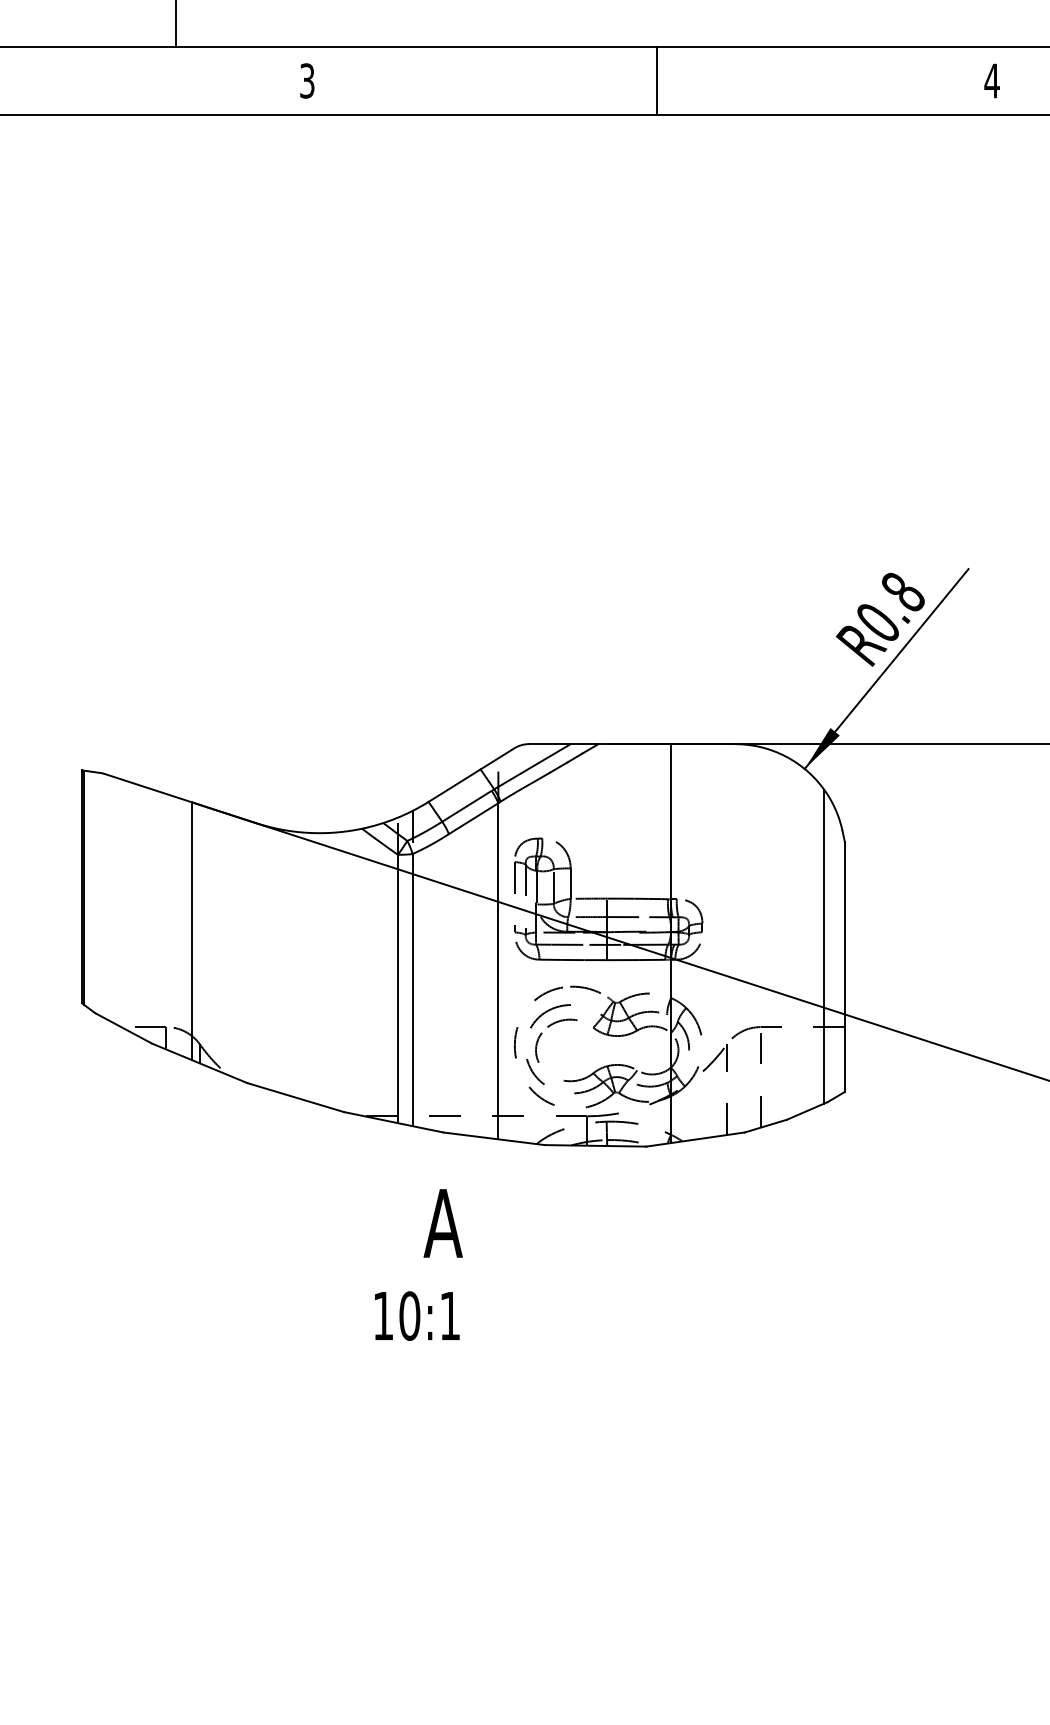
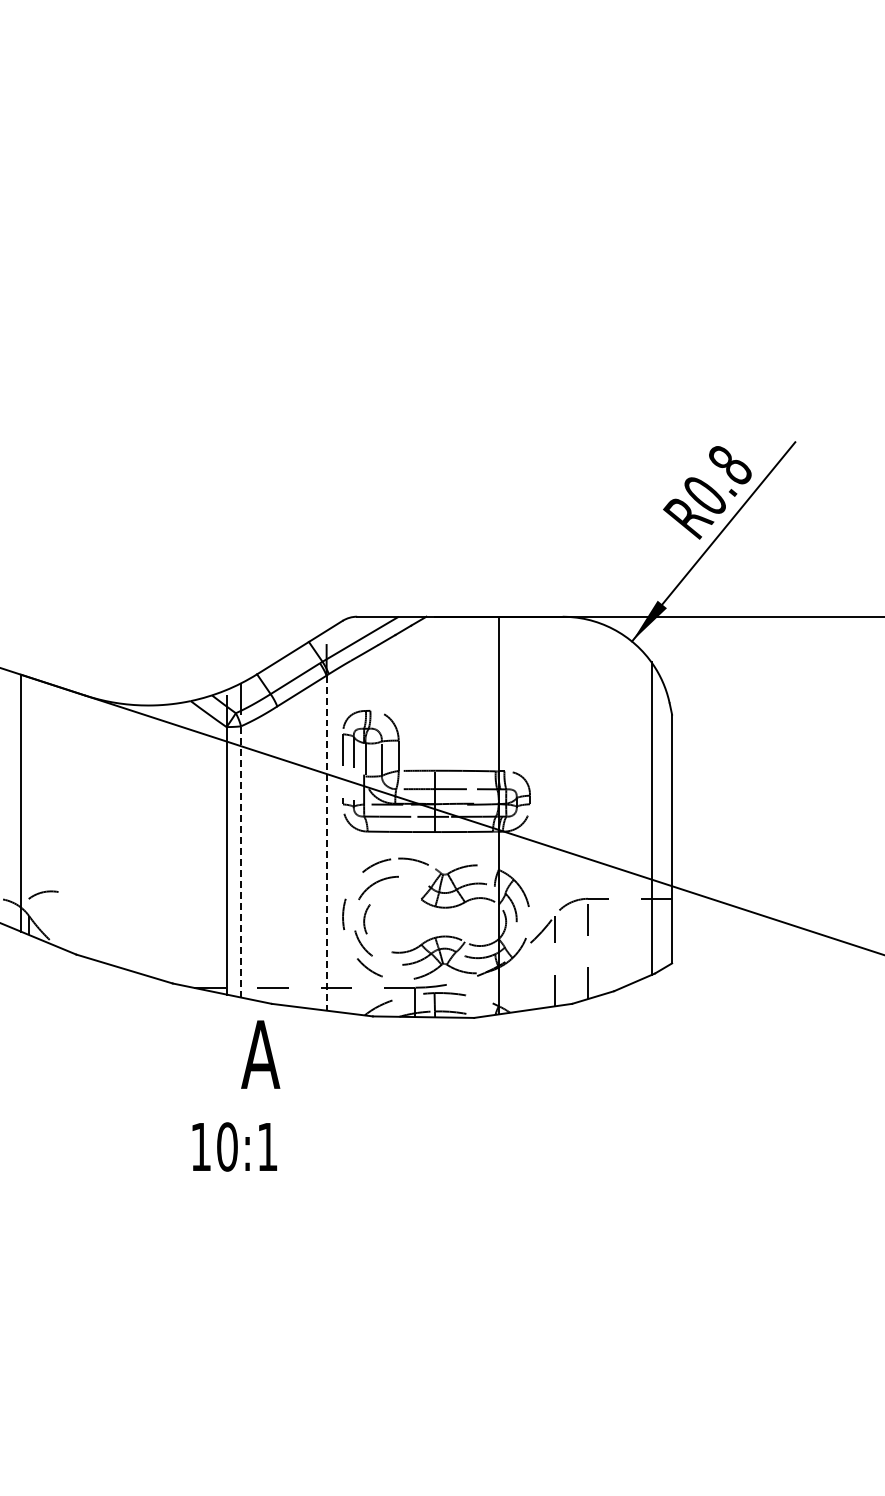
line: (498, 971) -> (326, 843), solid -> dashed
line: (412, 989) -> (241, 861), solid -> dashed
curve: (562, 1021) -> (43, 893), moved
text: (418, 1264) -> (236, 1095), moved

